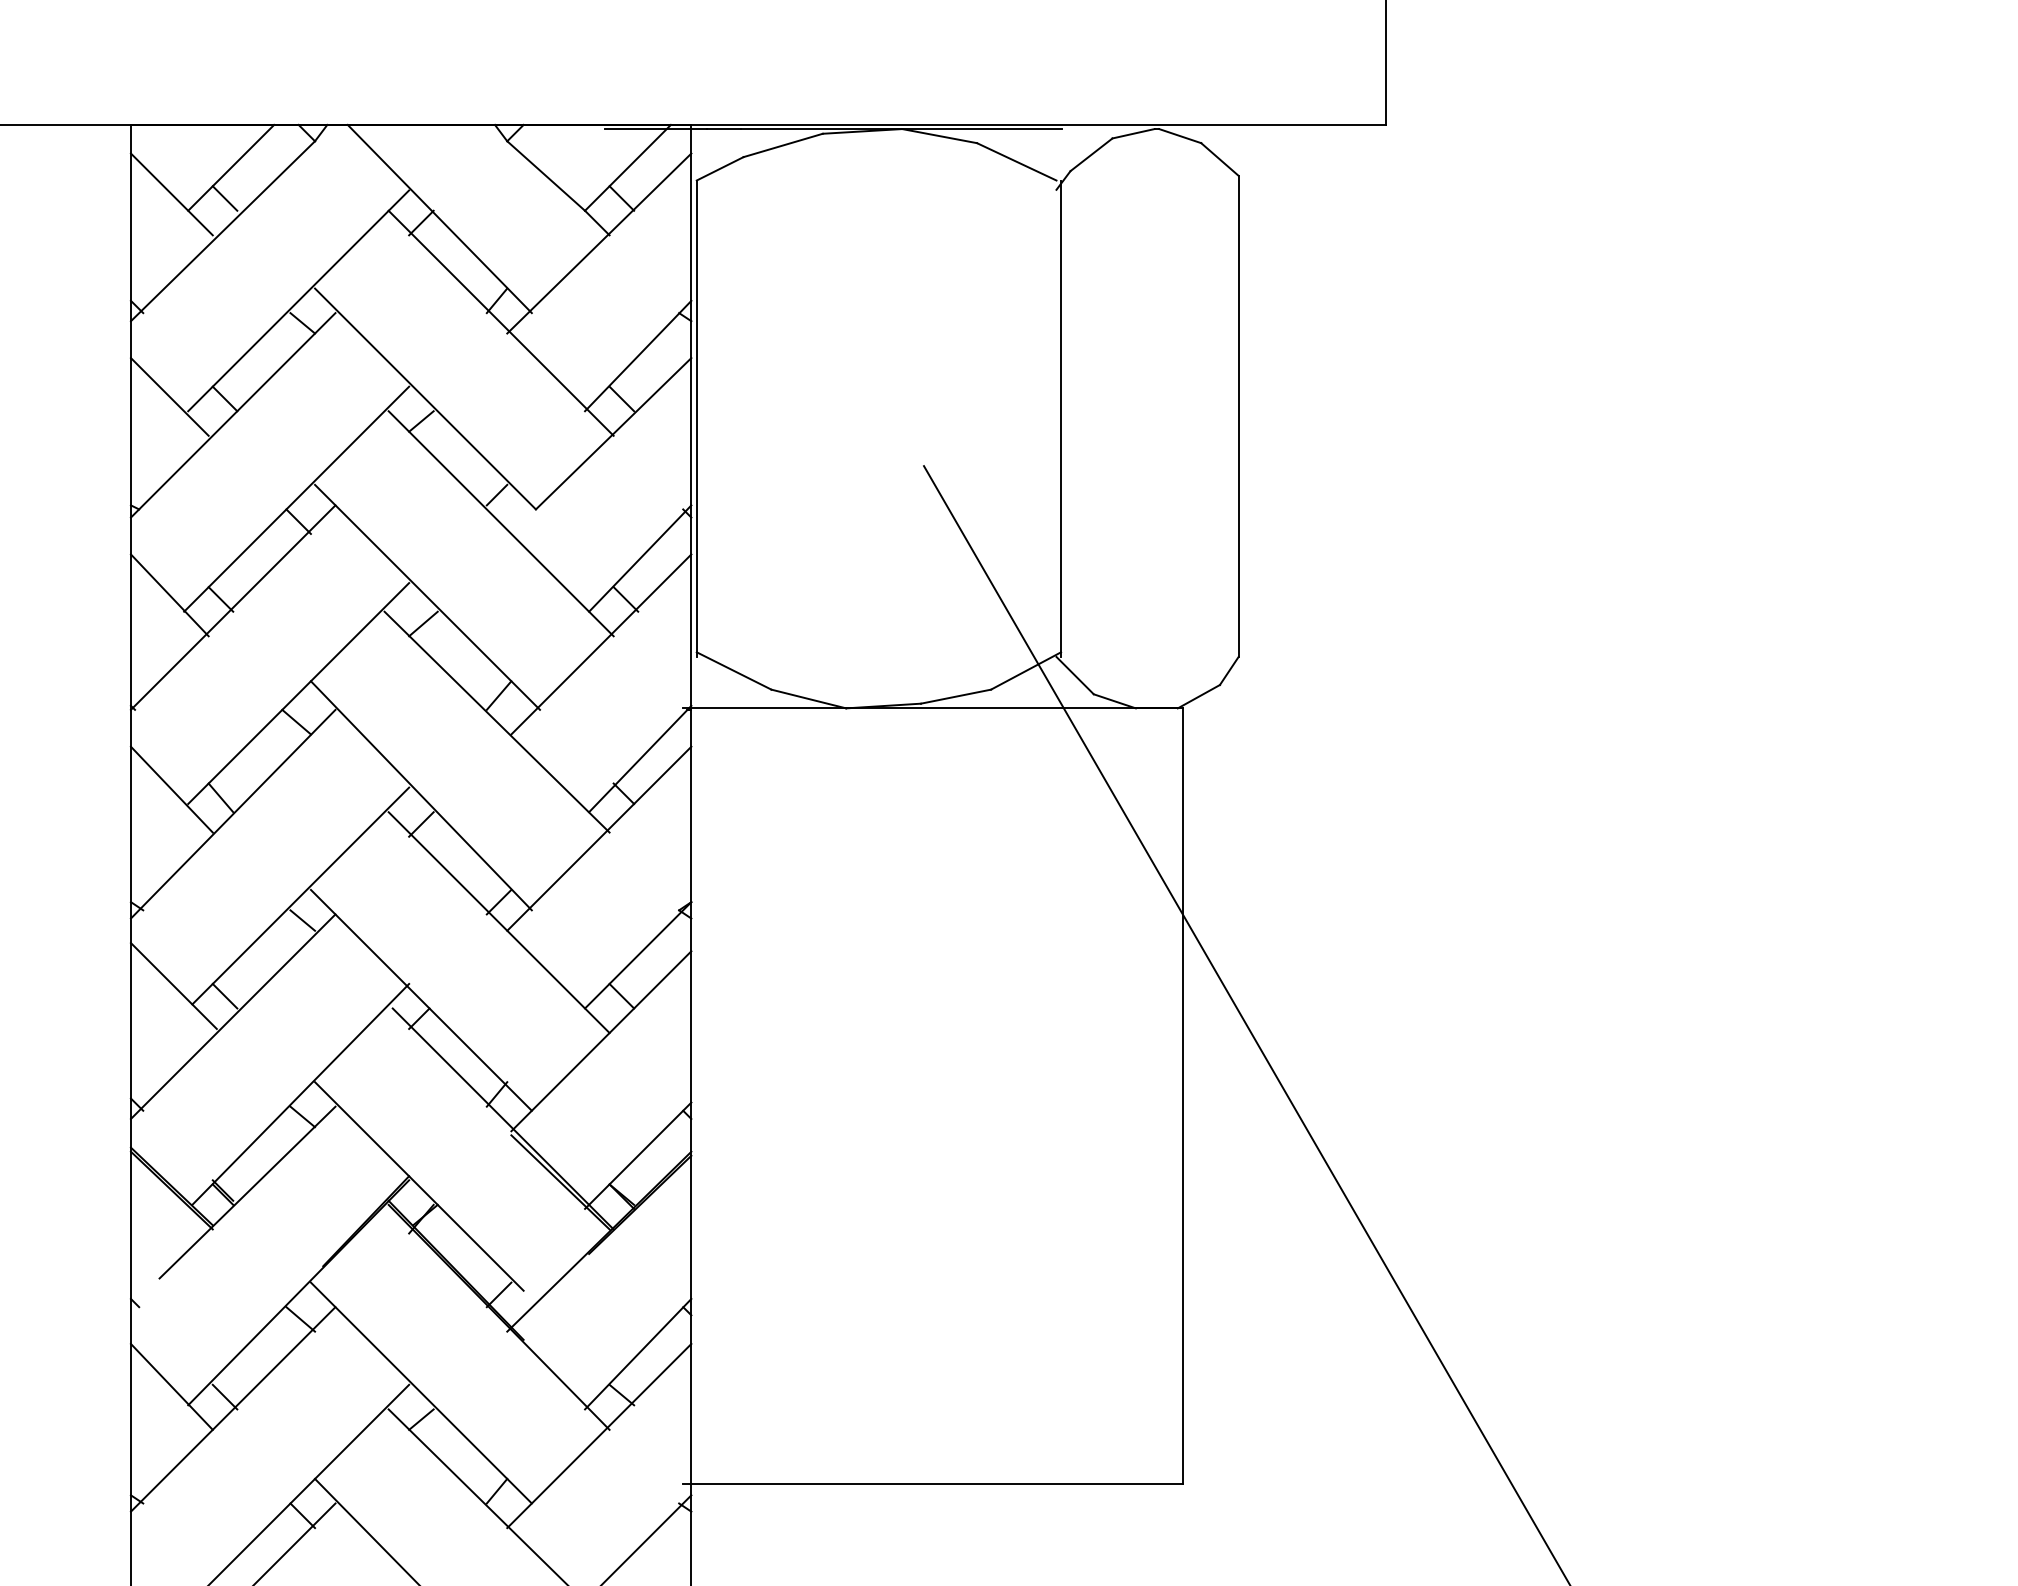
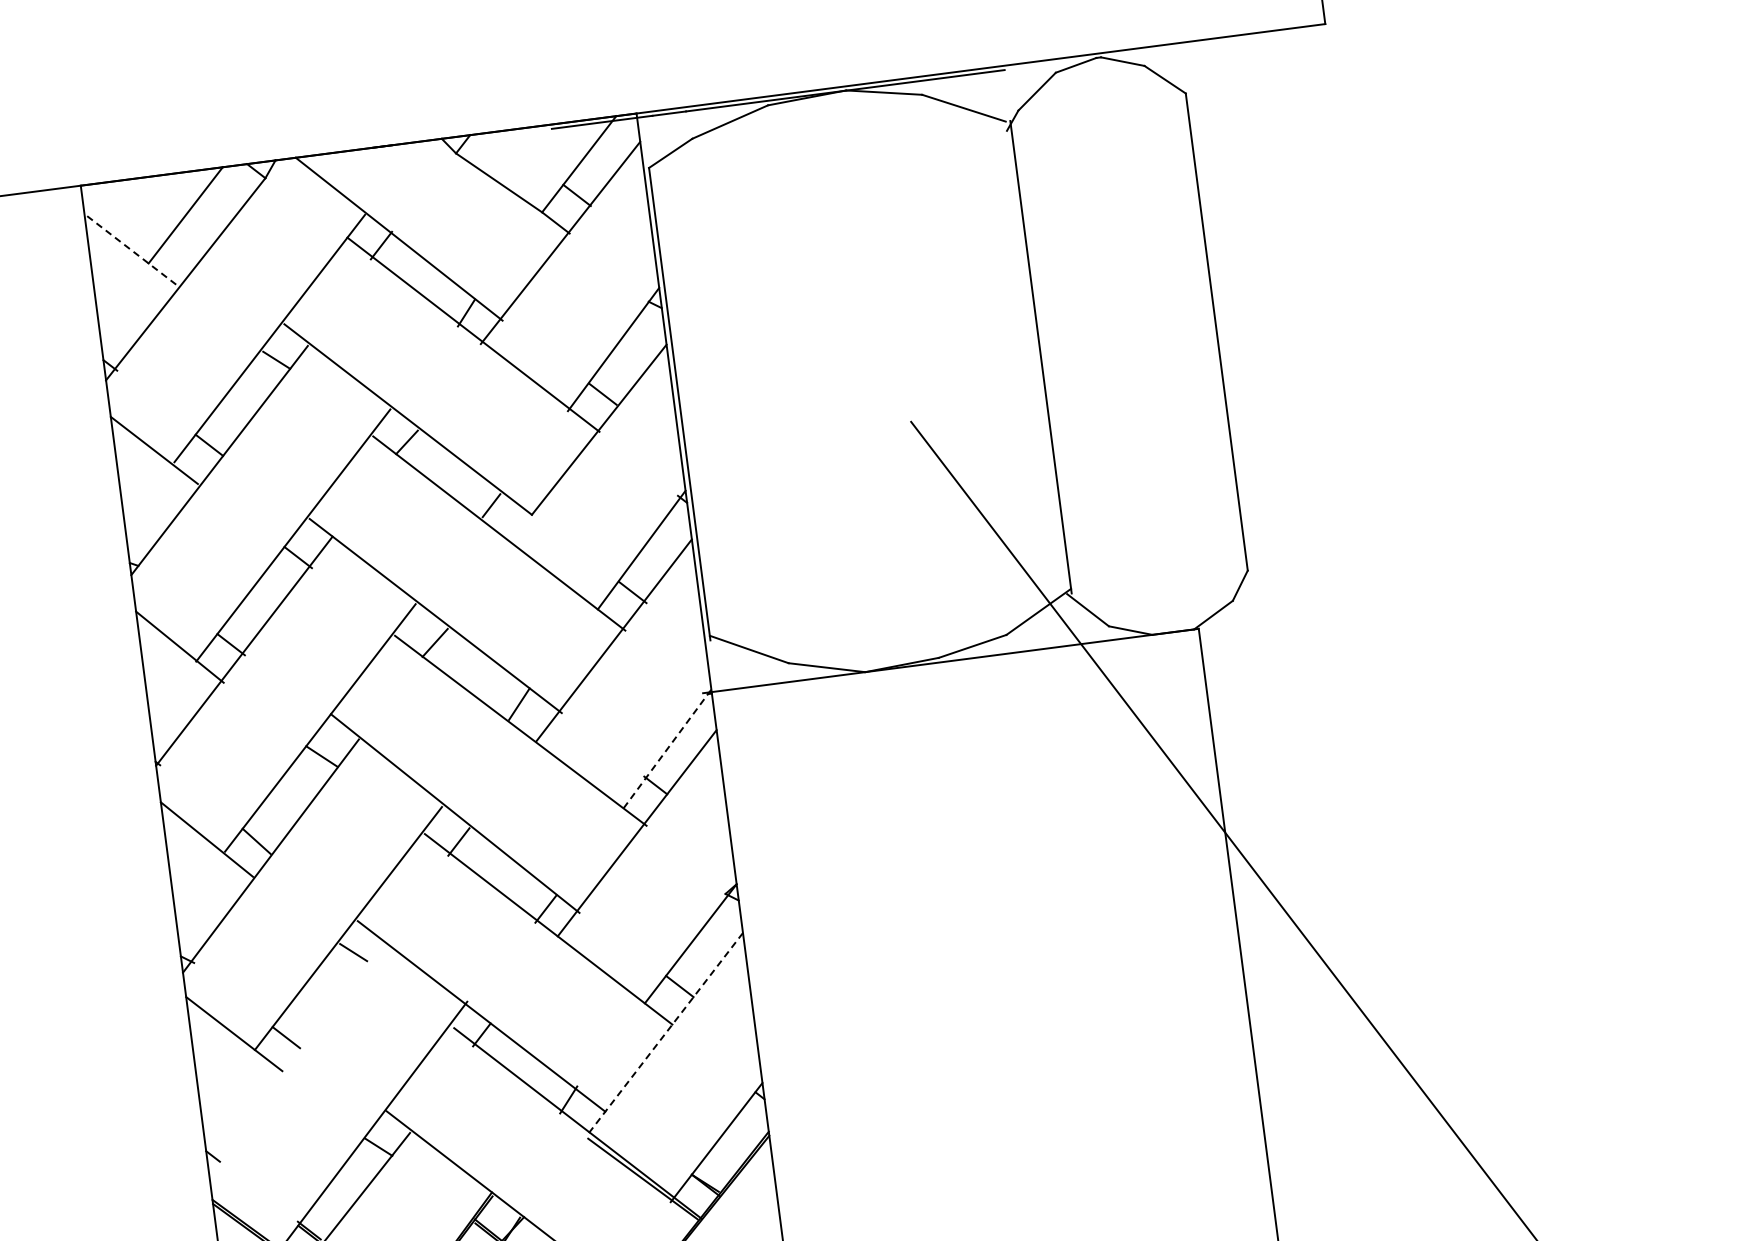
line: (171, 194) -> (129, 249), solid -> dashed
line: (224, 198) -> (183, 246), removed
line: (640, 759) -> (667, 749), solid -> dashed
line: (232, 1016) -> (296, 1056), removed
line: (601, 1041) -> (665, 1034), solid -> dashed

